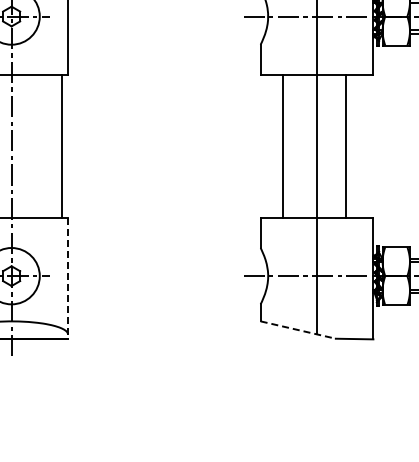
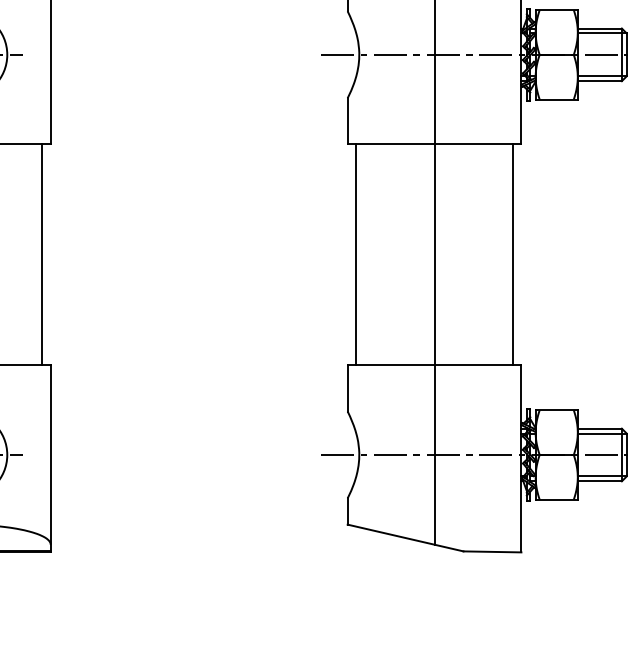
line: (283, 146) -> (356, 255), moved
line: (345, 146) -> (512, 255), moved
line: (67, 278) -> (49, 458), dashed -> solid
line: (298, 330) -> (405, 538), dashed -> solid

